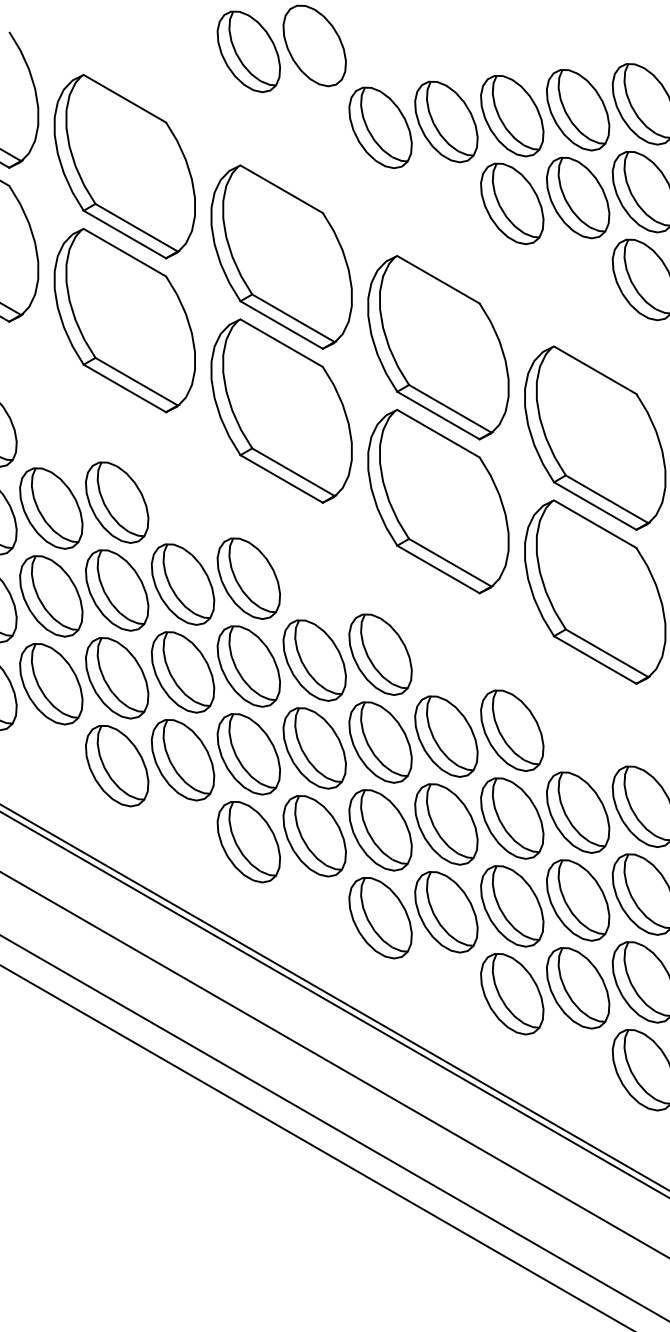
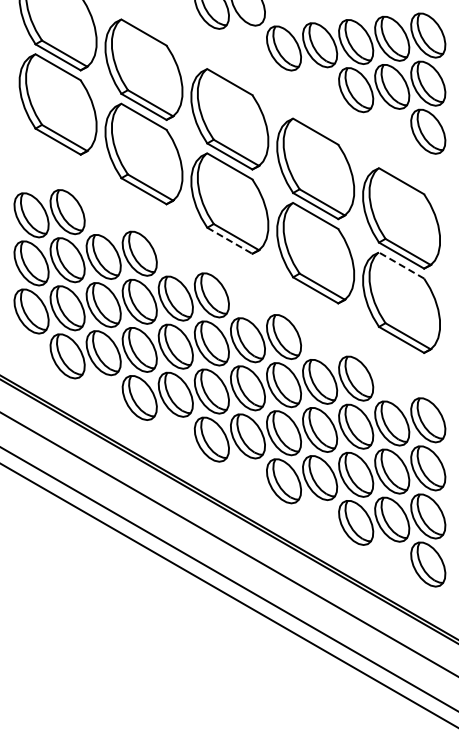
line: (282, 480) -> (230, 241), solid -> dashed
line: (595, 524) -> (401, 265), solid -> dashed

